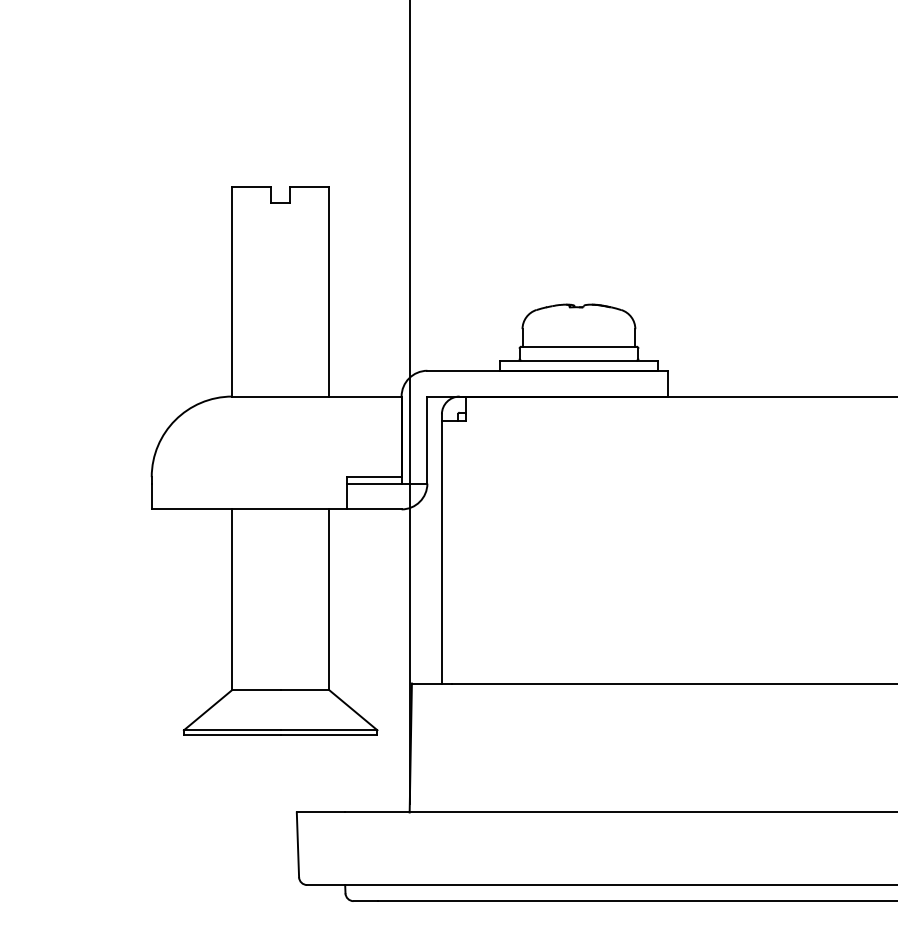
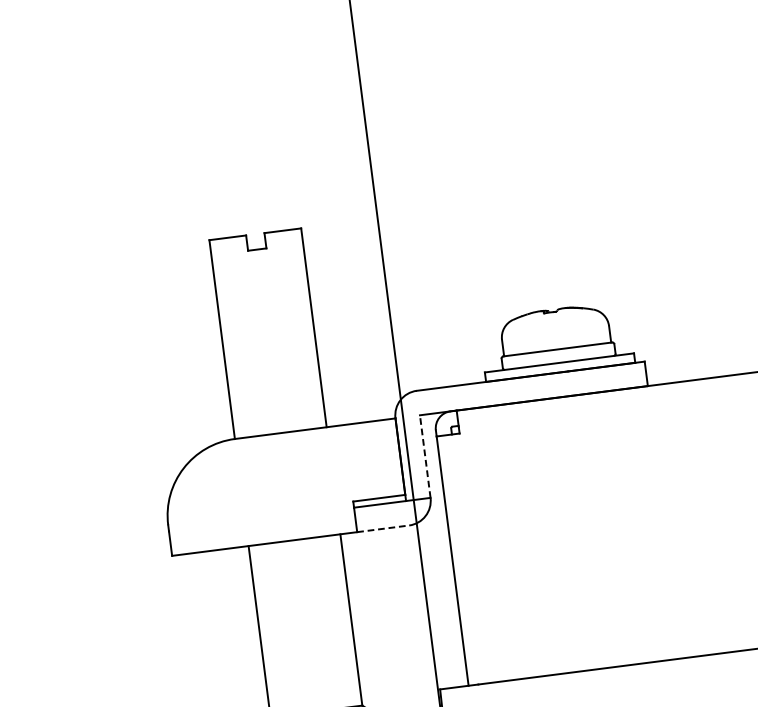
line: (427, 440) -> (425, 456), solid -> dashed
line: (374, 509) -> (383, 528), solid -> dashed

